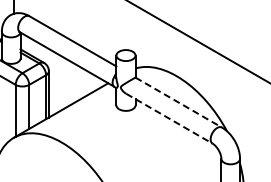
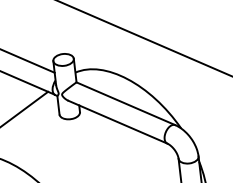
line: (178, 102) -> (125, 103), dashed -> solid
line: (169, 118) -> (118, 121), dashed -> solid

